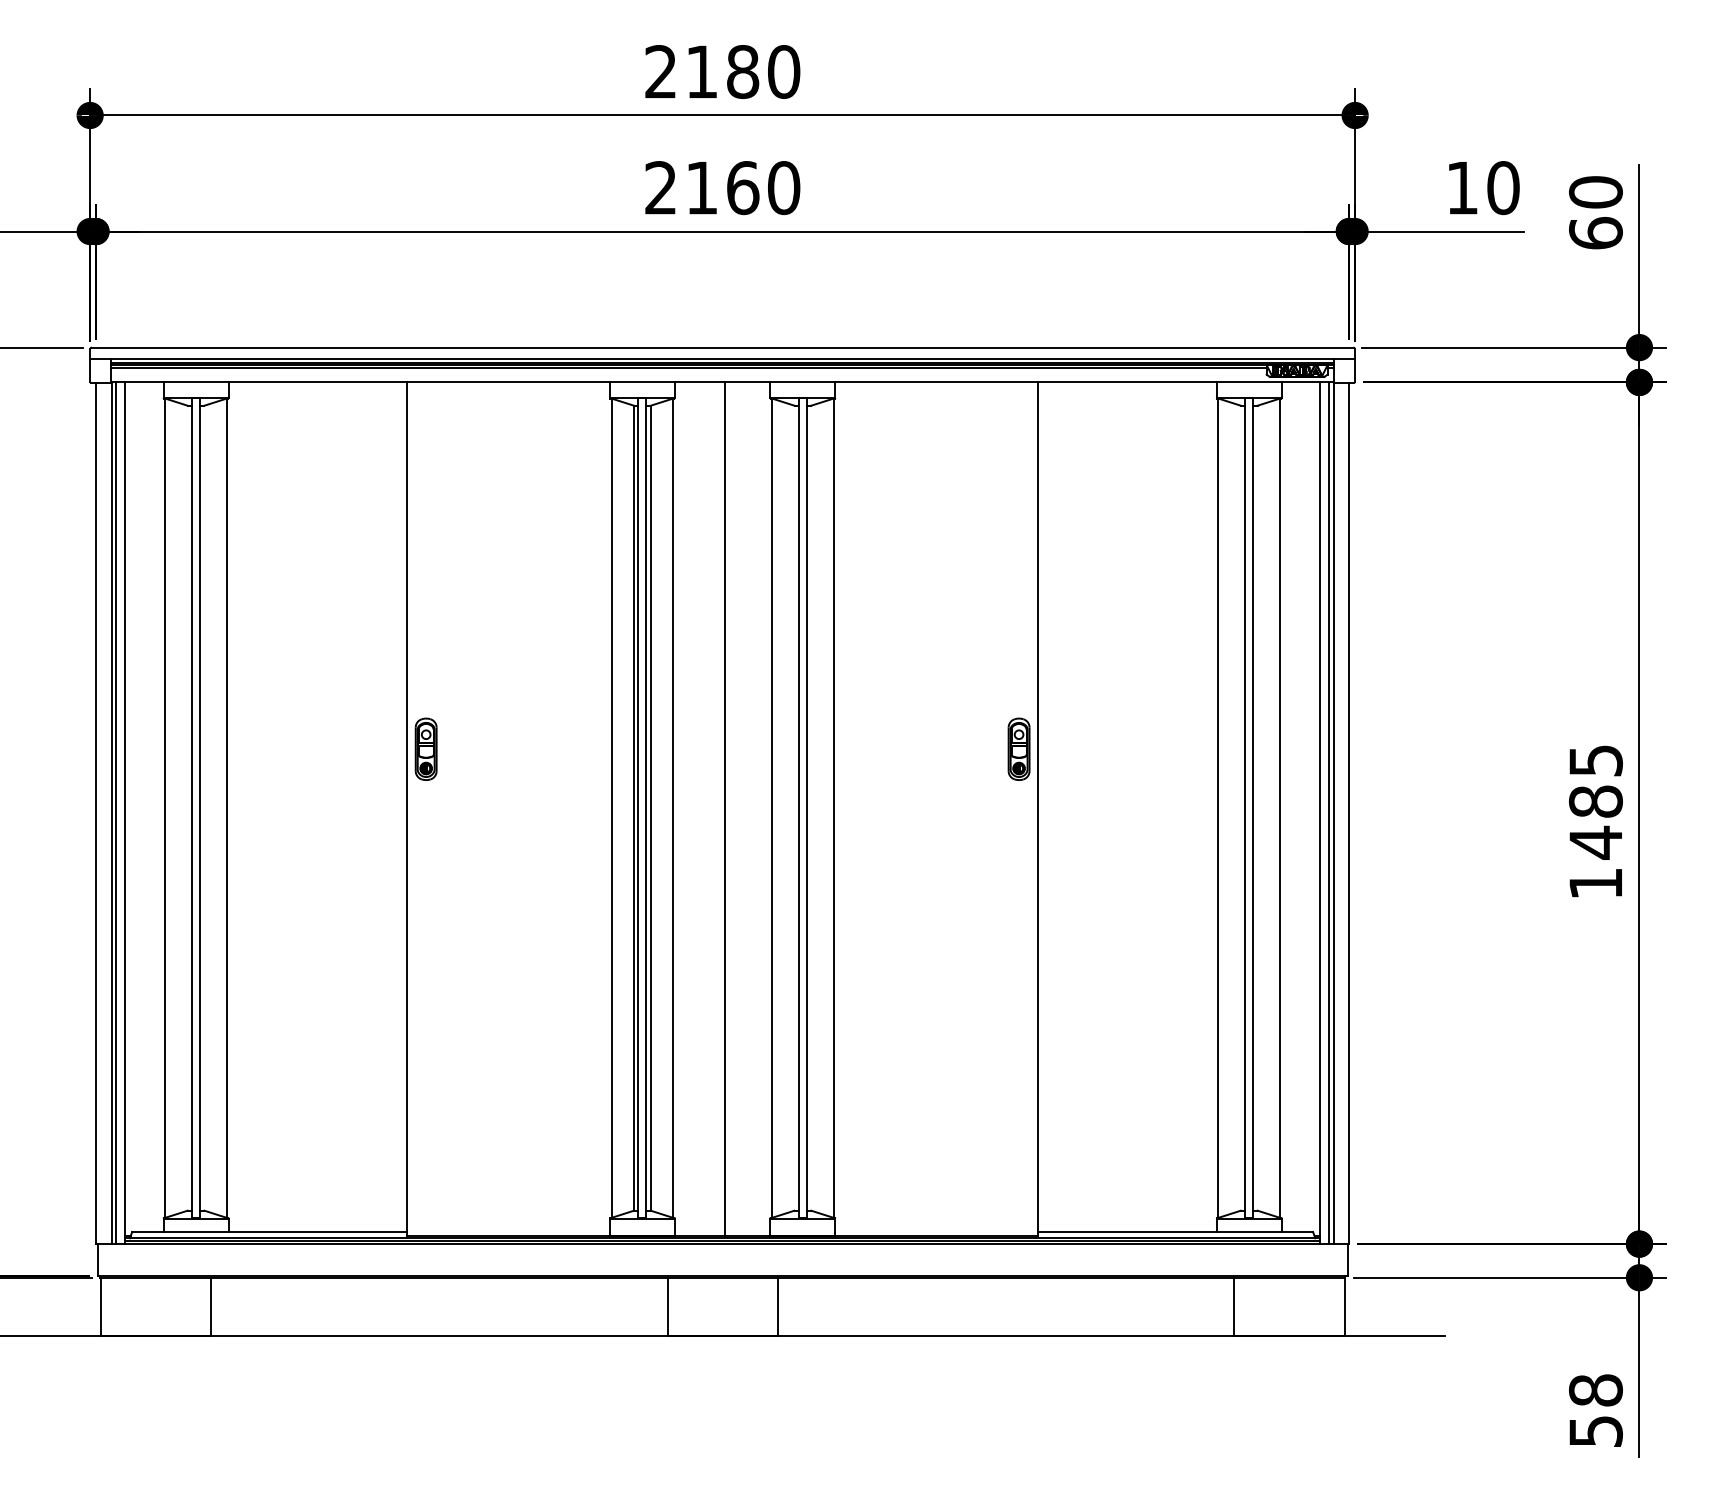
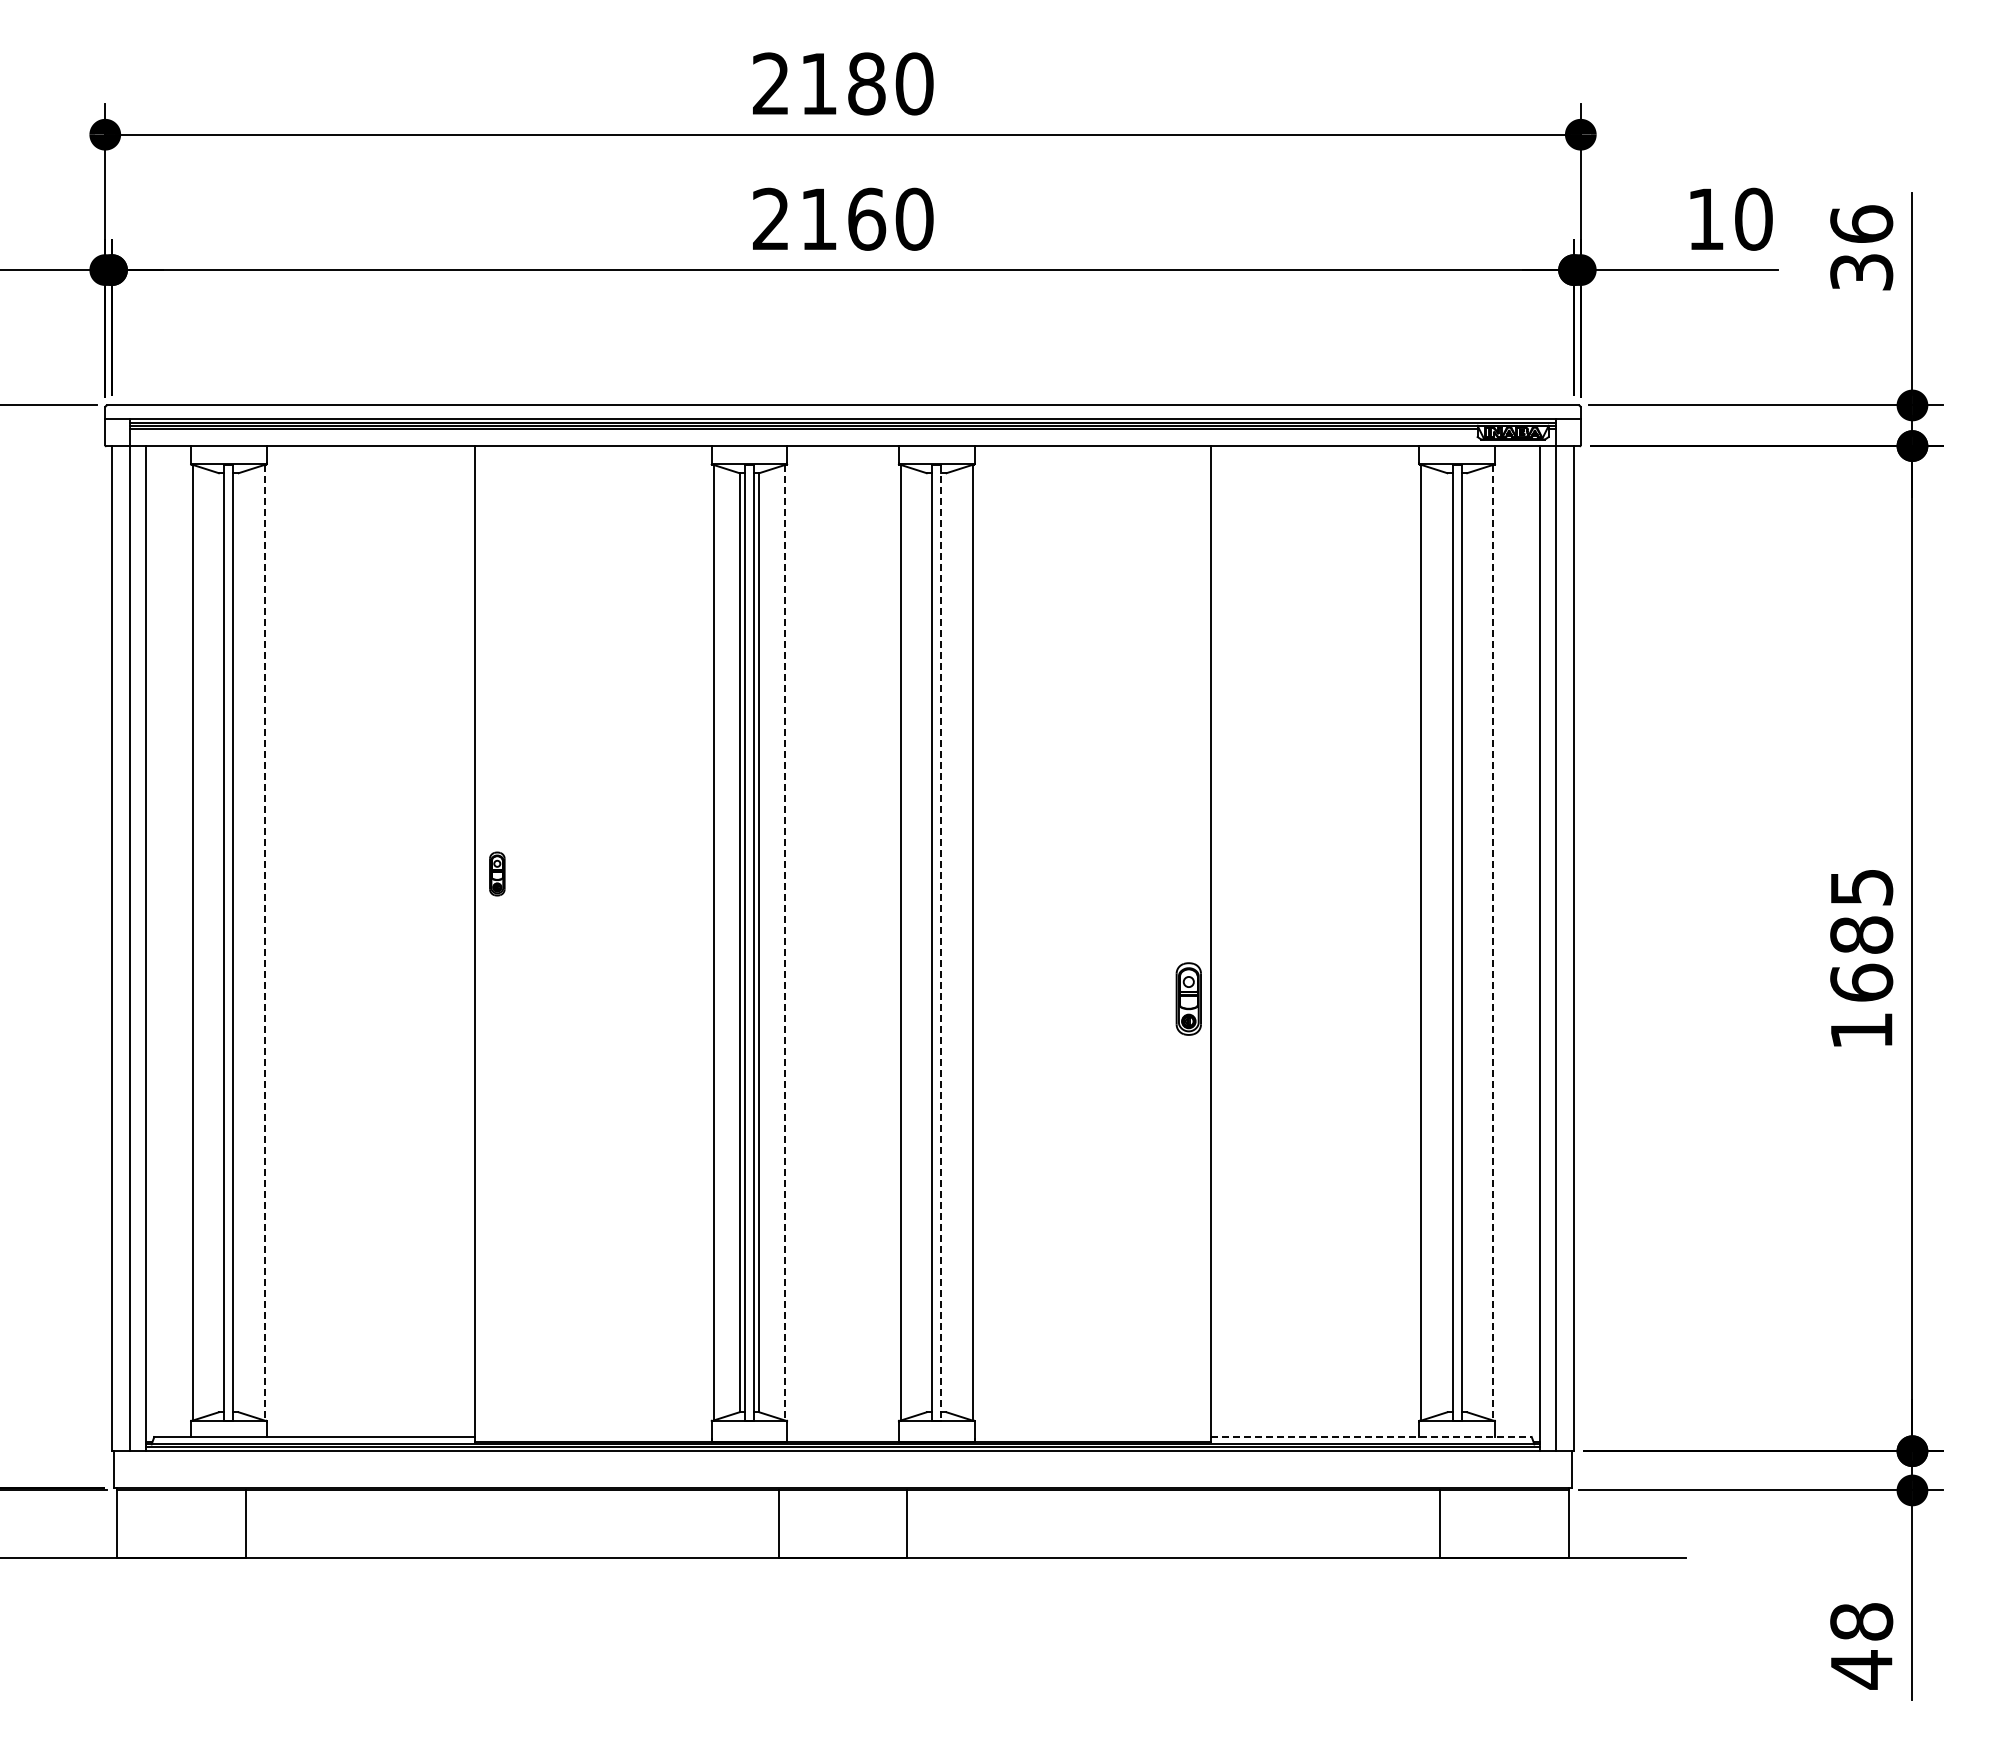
text: (1595, 212) -> (1861, 247), 60 -> 36
part: (426, 748) -> (497, 873), size x0.6
part: (1018, 748) -> (1188, 998), moved
line: (226, 808) -> (264, 942), solid -> dashed
line: (673, 808) -> (785, 942), solid -> dashed
line: (807, 808) -> (941, 942), solid -> dashed
line: (1280, 808) -> (1493, 942), solid -> dashed
line: (725, 809) -> (846, 944), removed
line: (116, 813) -> (135, 948), removed
line: (1329, 813) -> (1550, 948), removed
text: (1595, 843) -> (1861, 983), 1485 -> 1685
line: (1175, 1232) -> (1371, 1437), solid -> dashed
text: (1596, 1431) -> (1862, 1669), 58 -> 48

